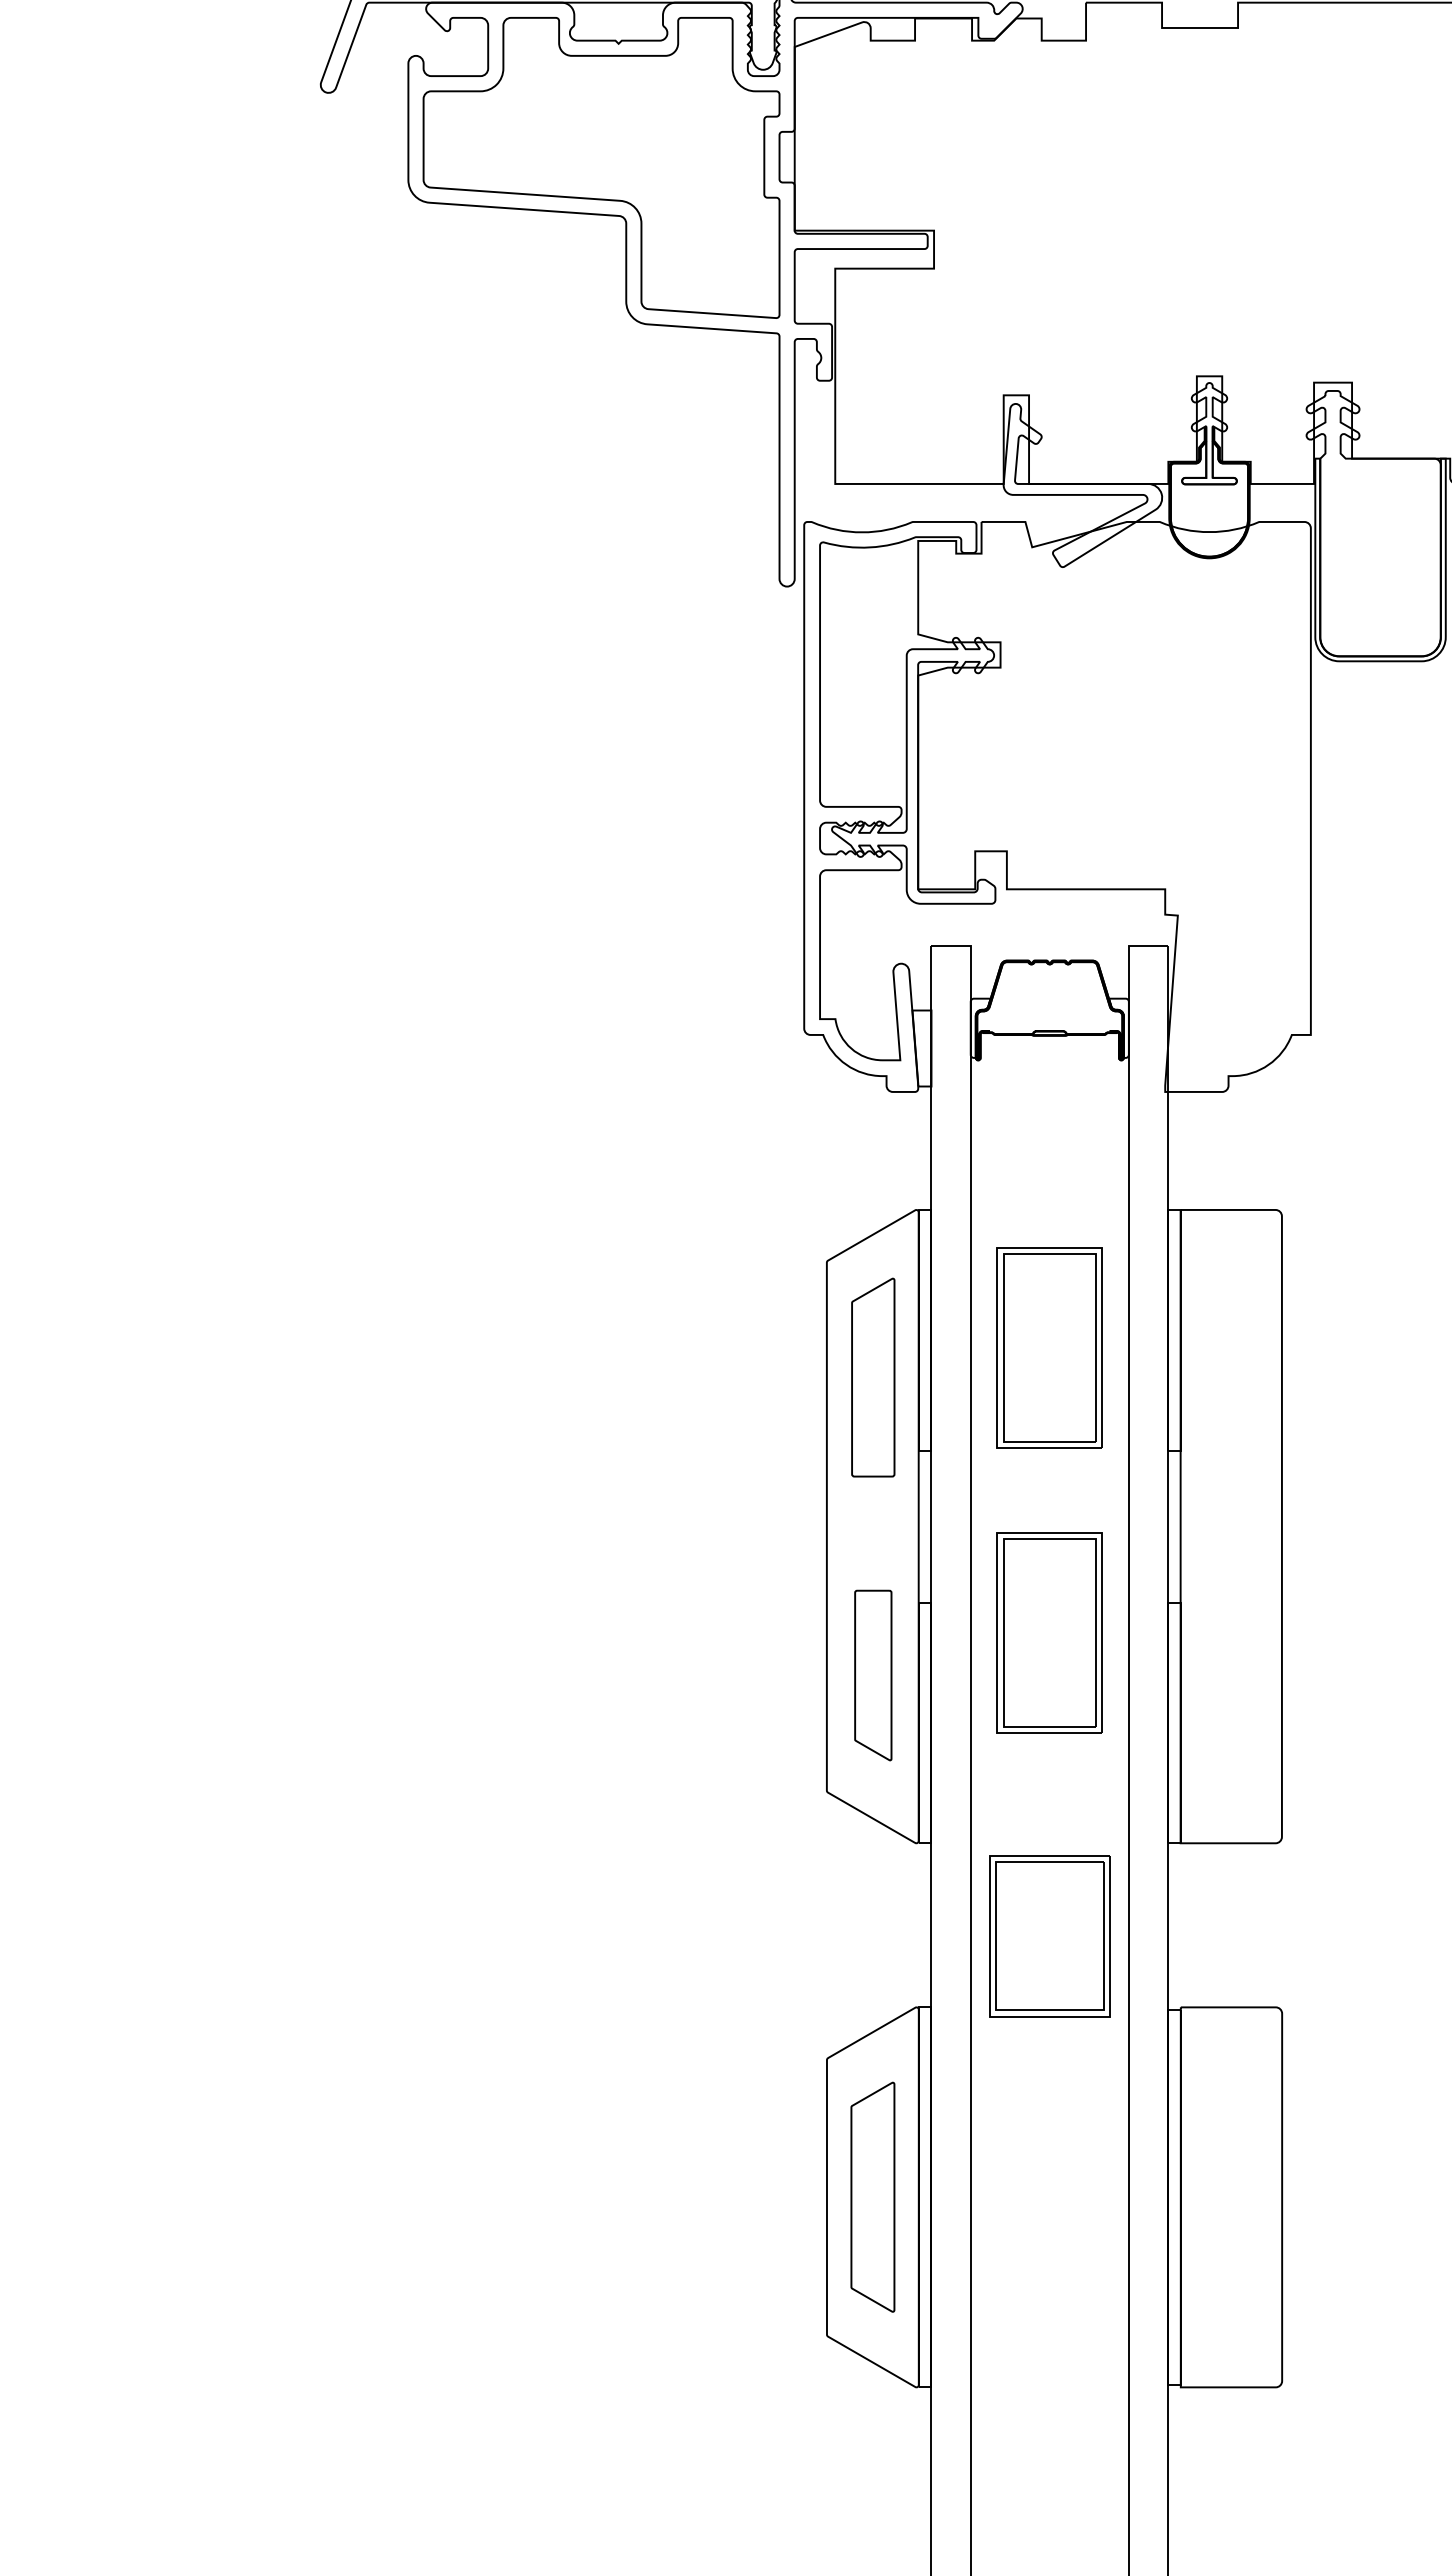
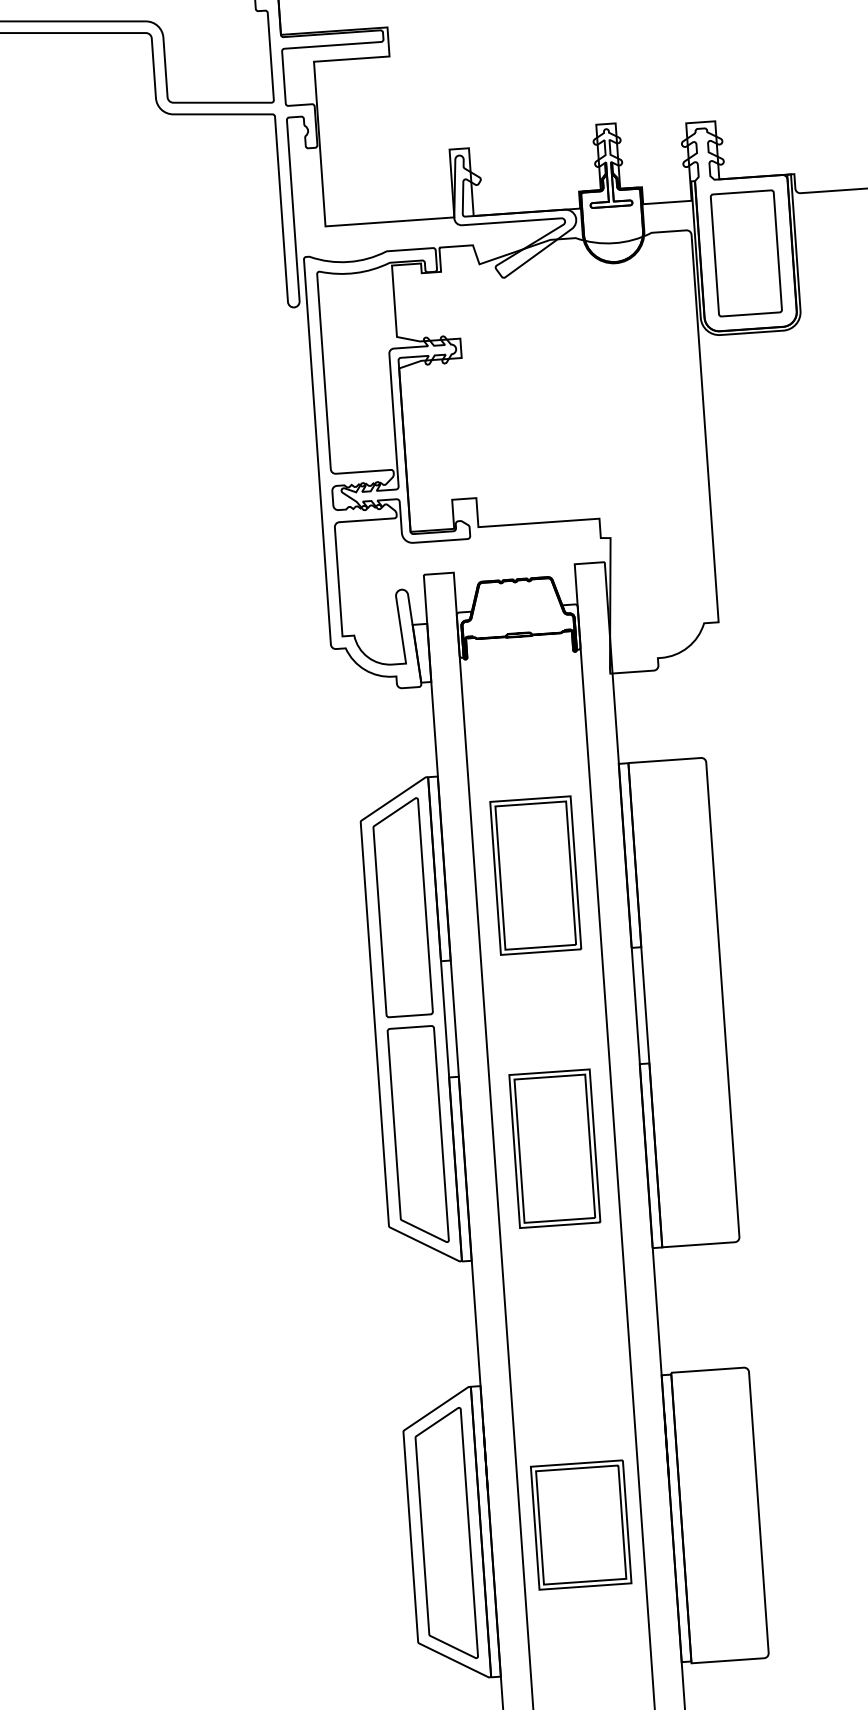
part: (1380, 557) -> (746, 253), added
part: (873, 1377) -> (402, 907), size x1.43
part: (1049, 1632) -> (554, 1148), moved
part: (873, 1675) -> (418, 1135), size x1.67
part: (1049, 1936) -> (580, 1525), moved
part: (872, 2196) -> (445, 1533), size x1.43

